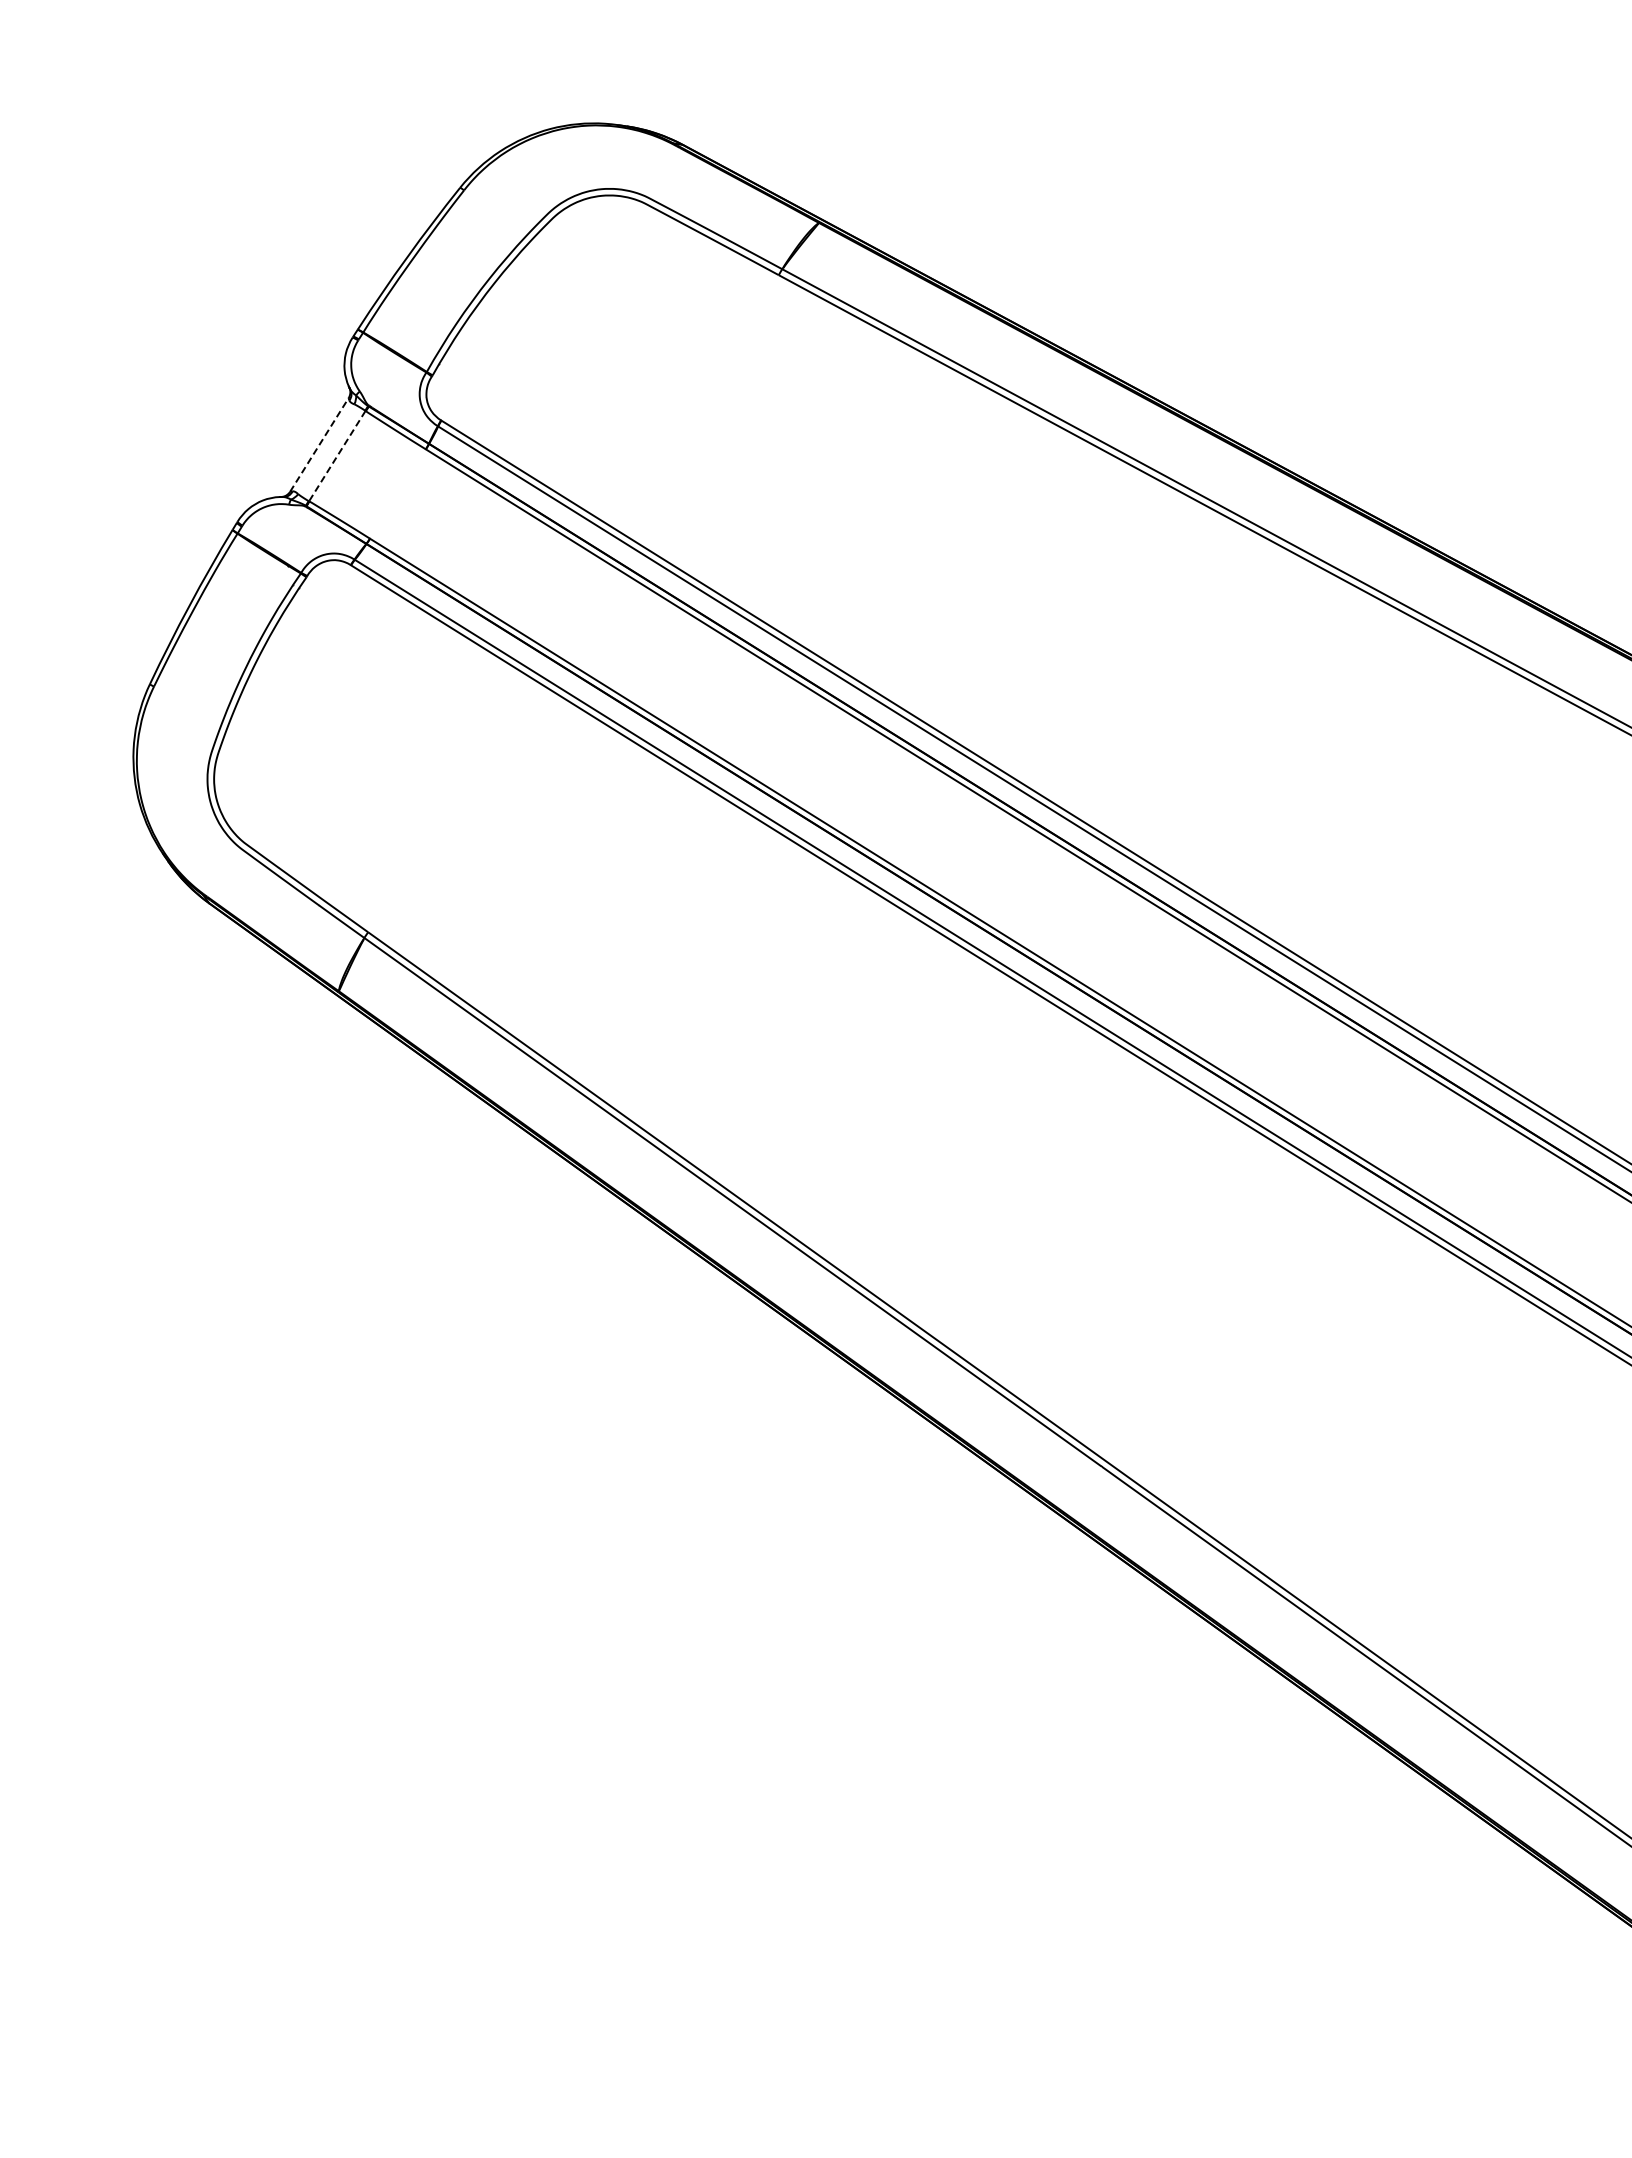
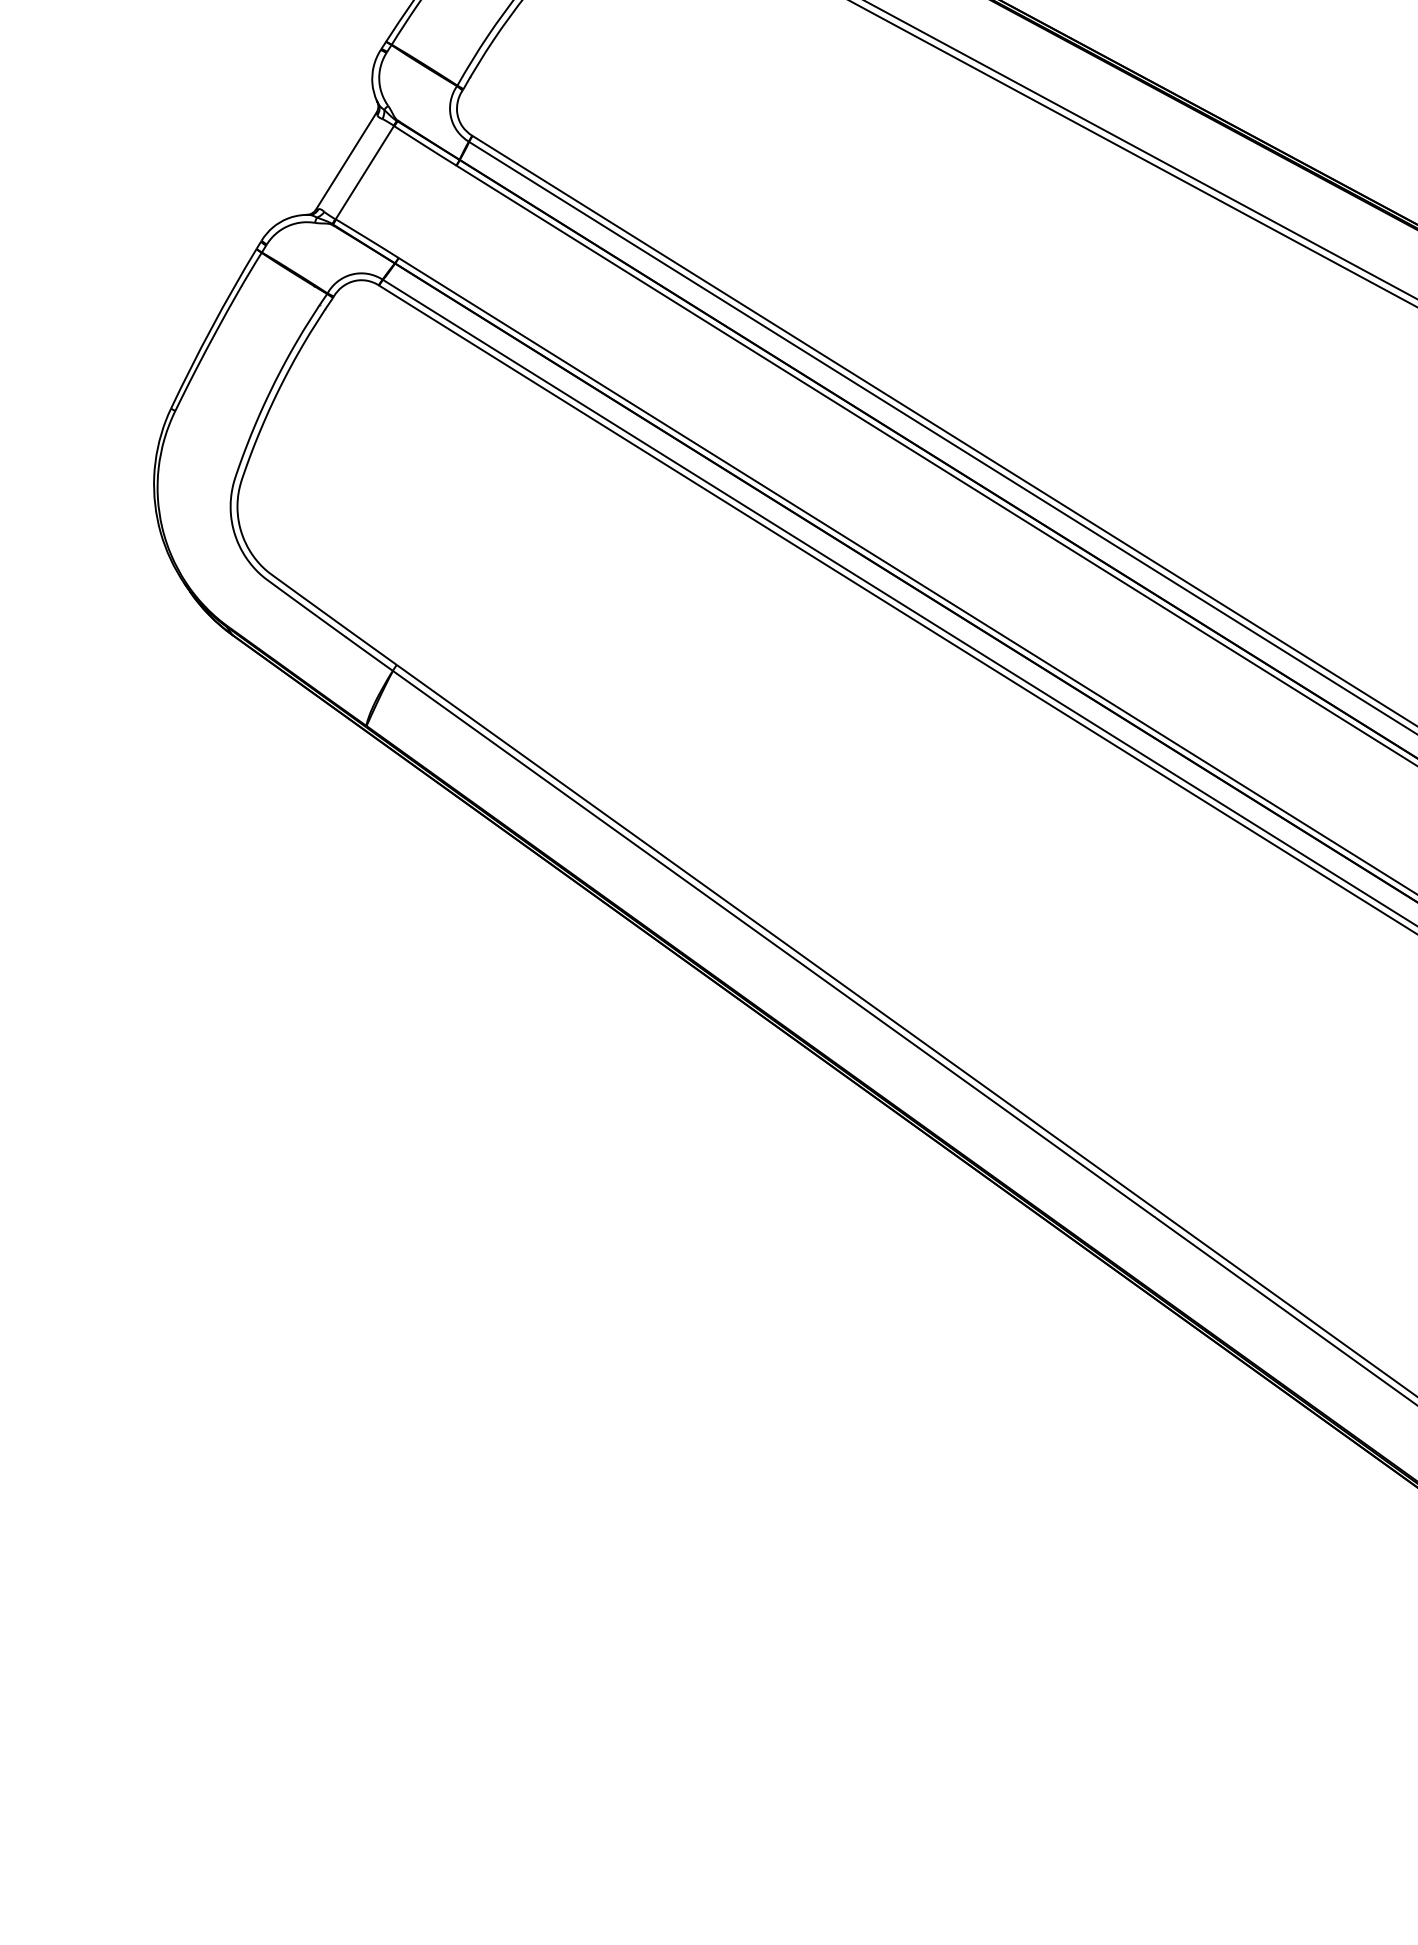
line: (319, 444) -> (346, 160), dashed -> solid
line: (337, 456) -> (365, 173), dashed -> solid

